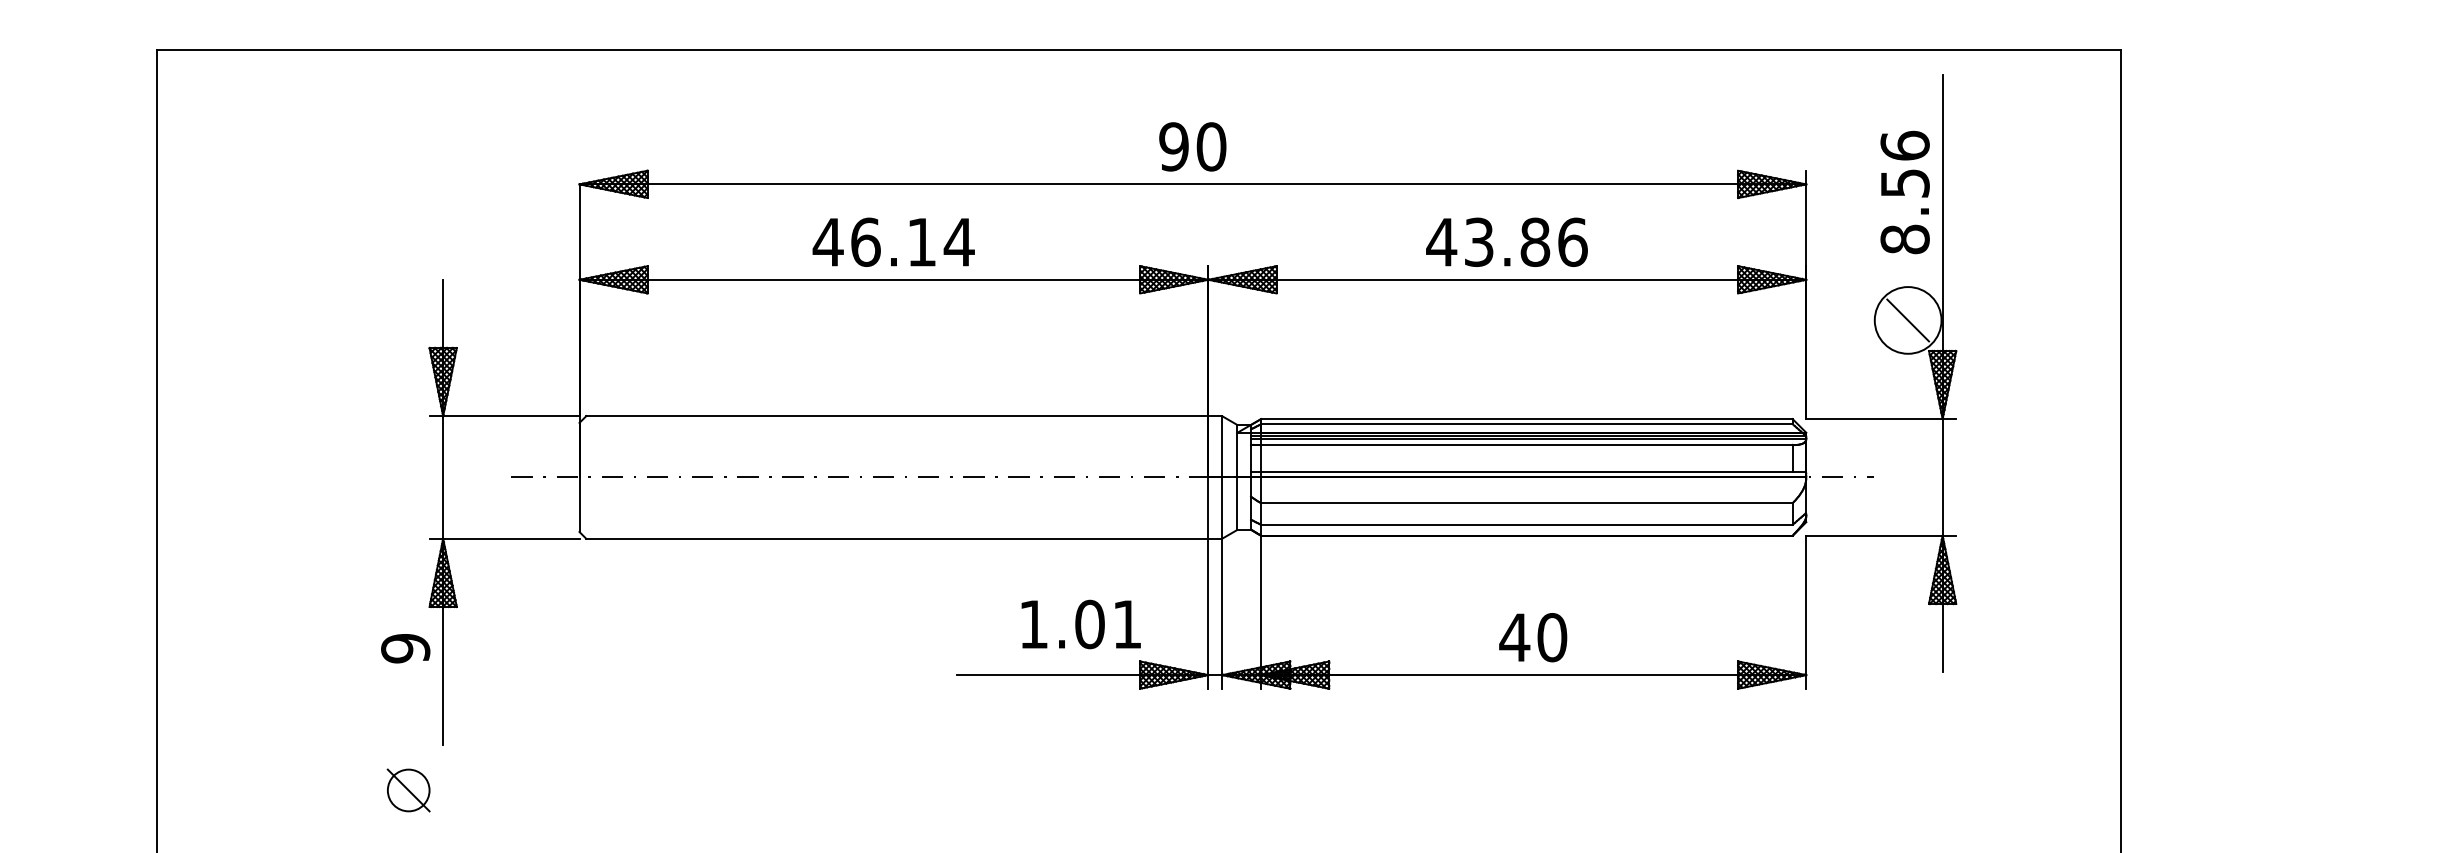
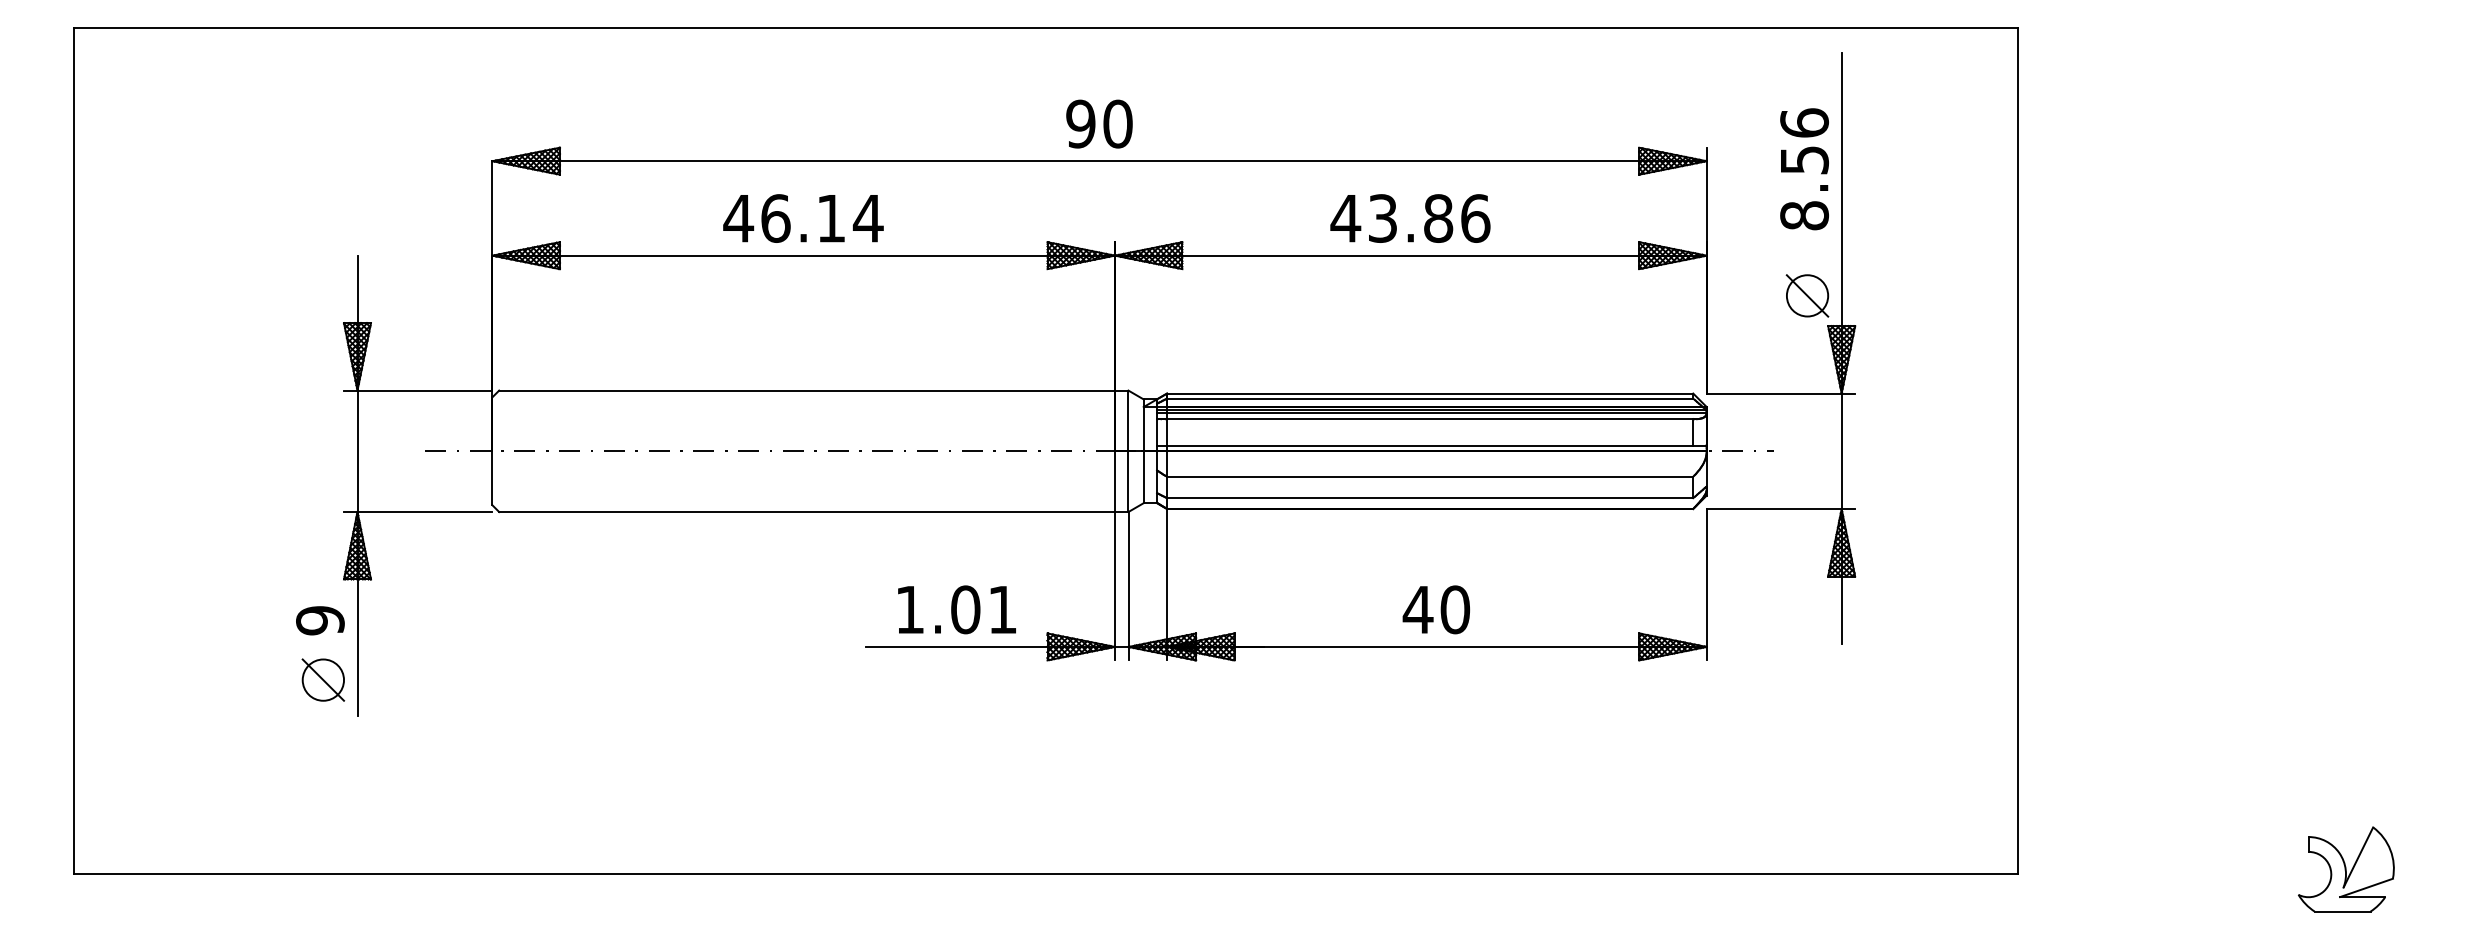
circle: (1908, 320) -> (1807, 295), size x0.62
text: (1080, 624) -> (956, 609), moved
part: (408, 789) -> (323, 679), moved

